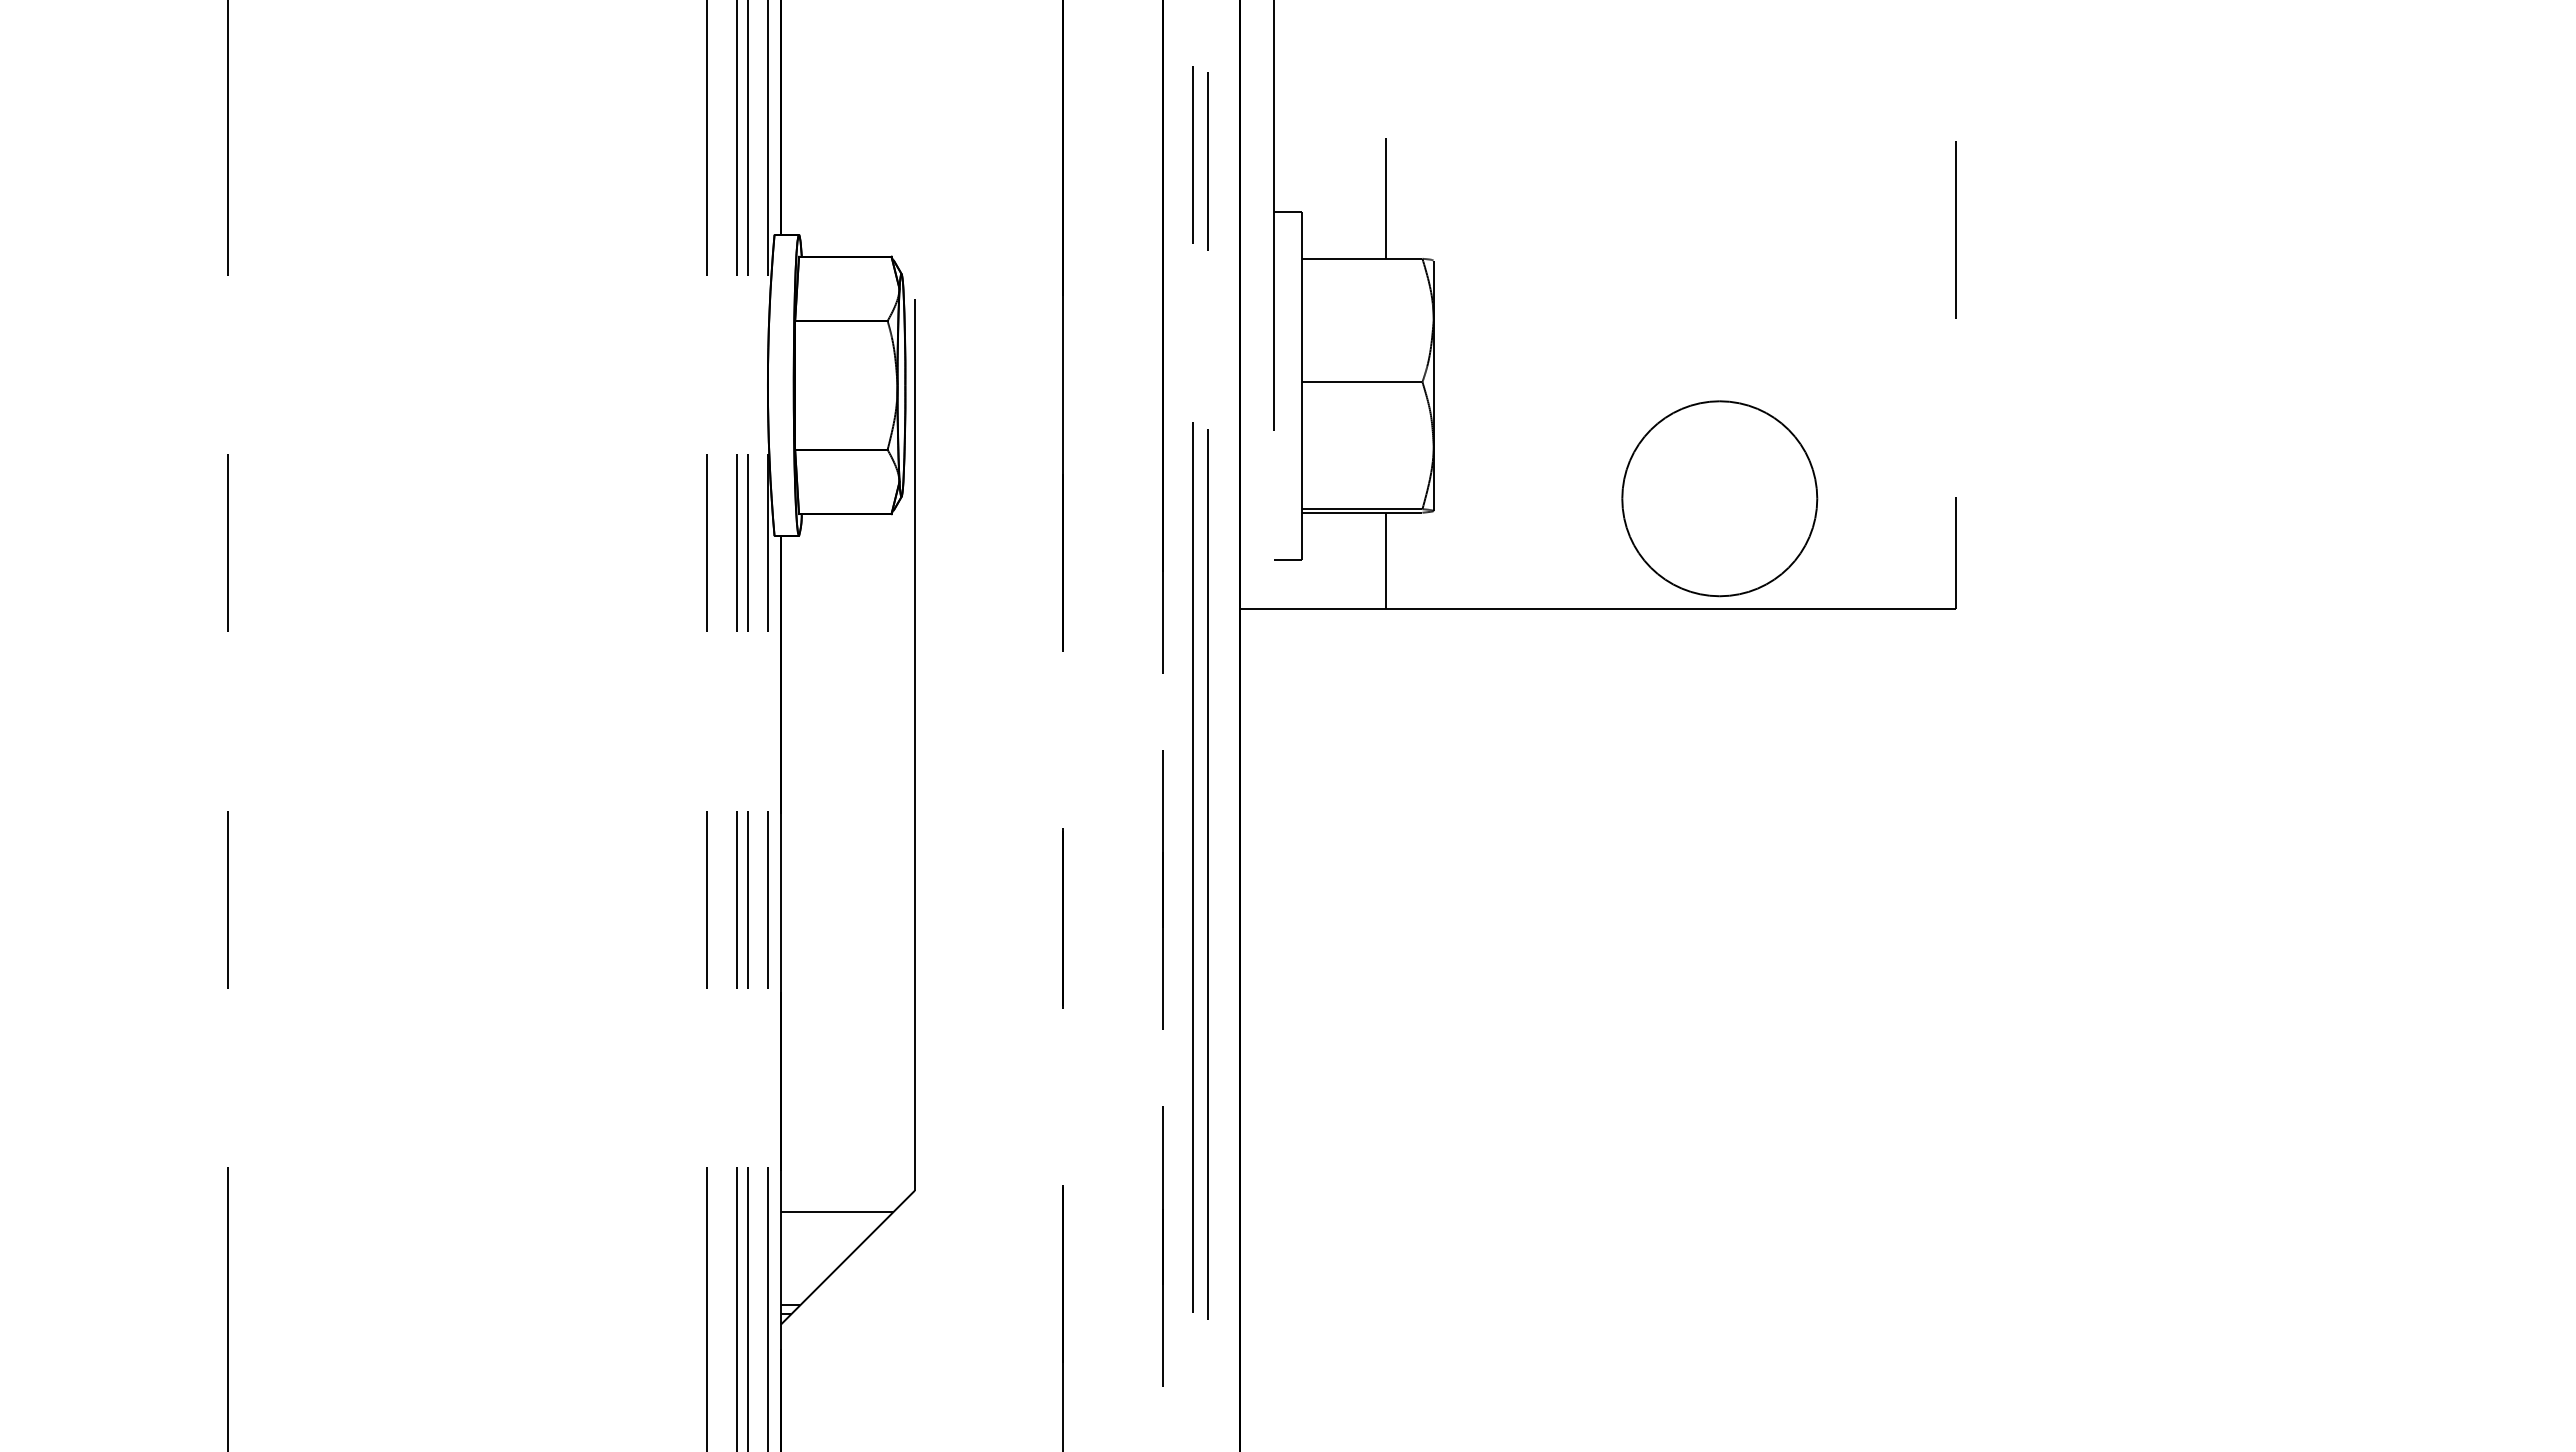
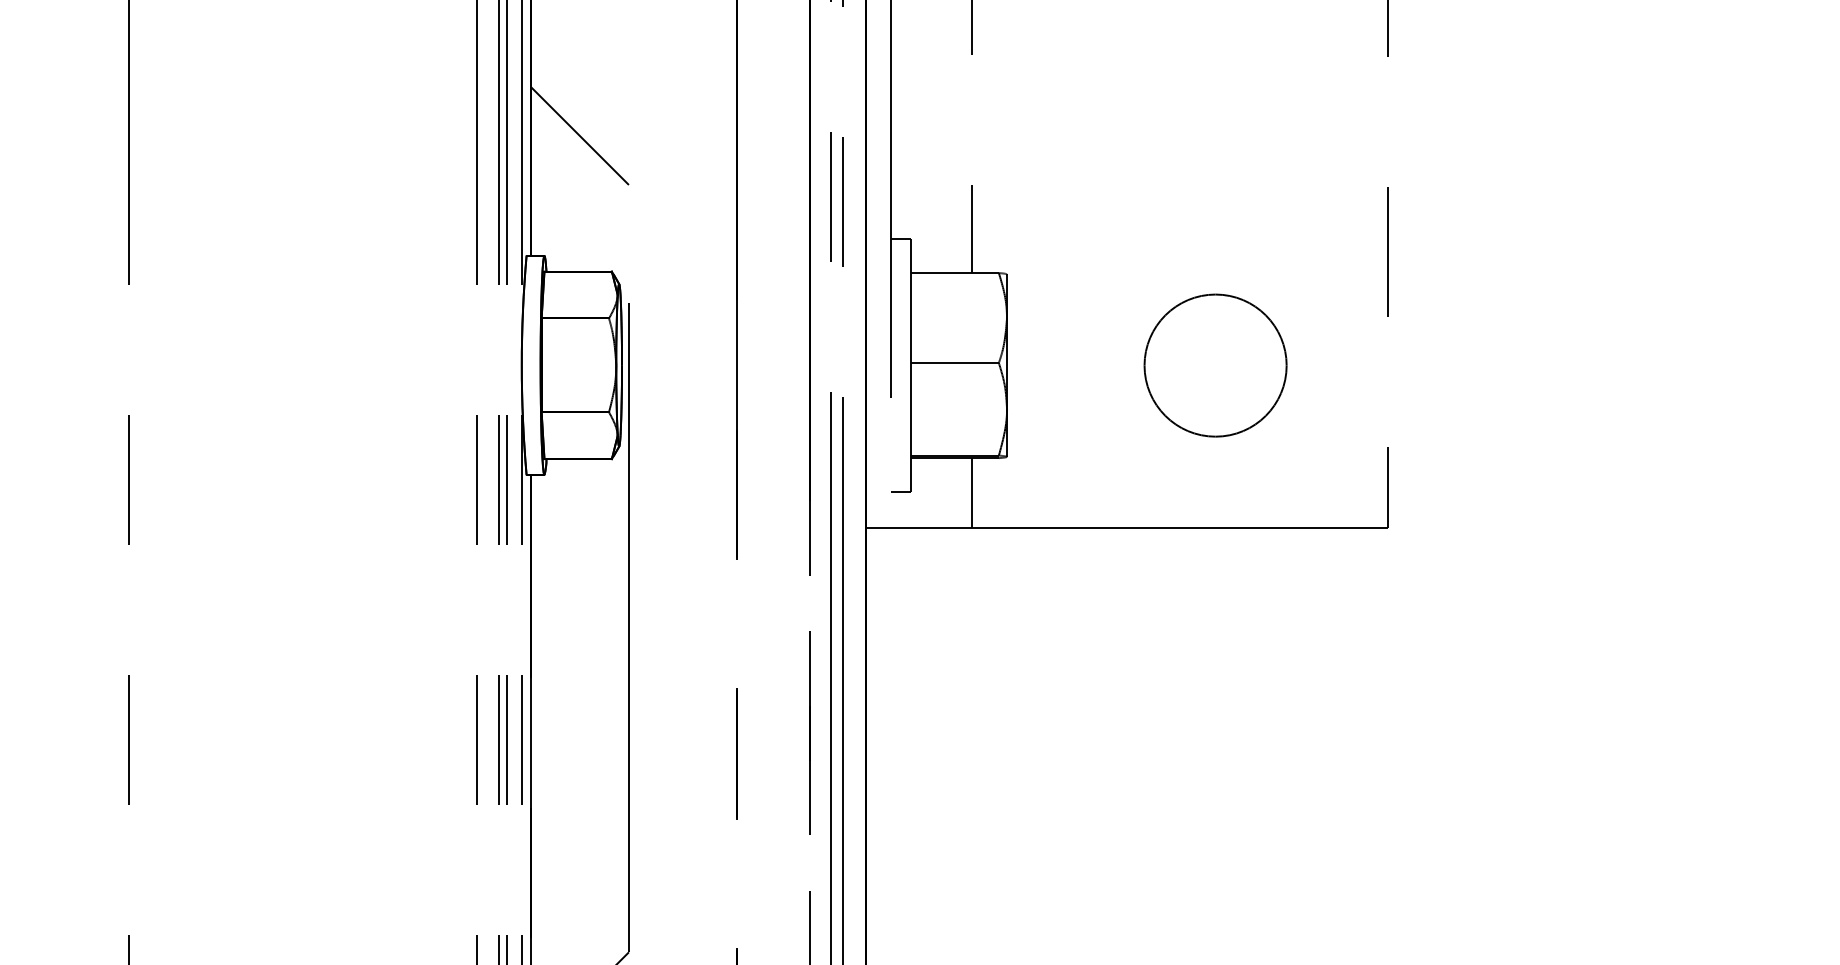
line: (847, 70) -> (579, 135), added
circle: (1719, 498) -> (1215, 365), moved

